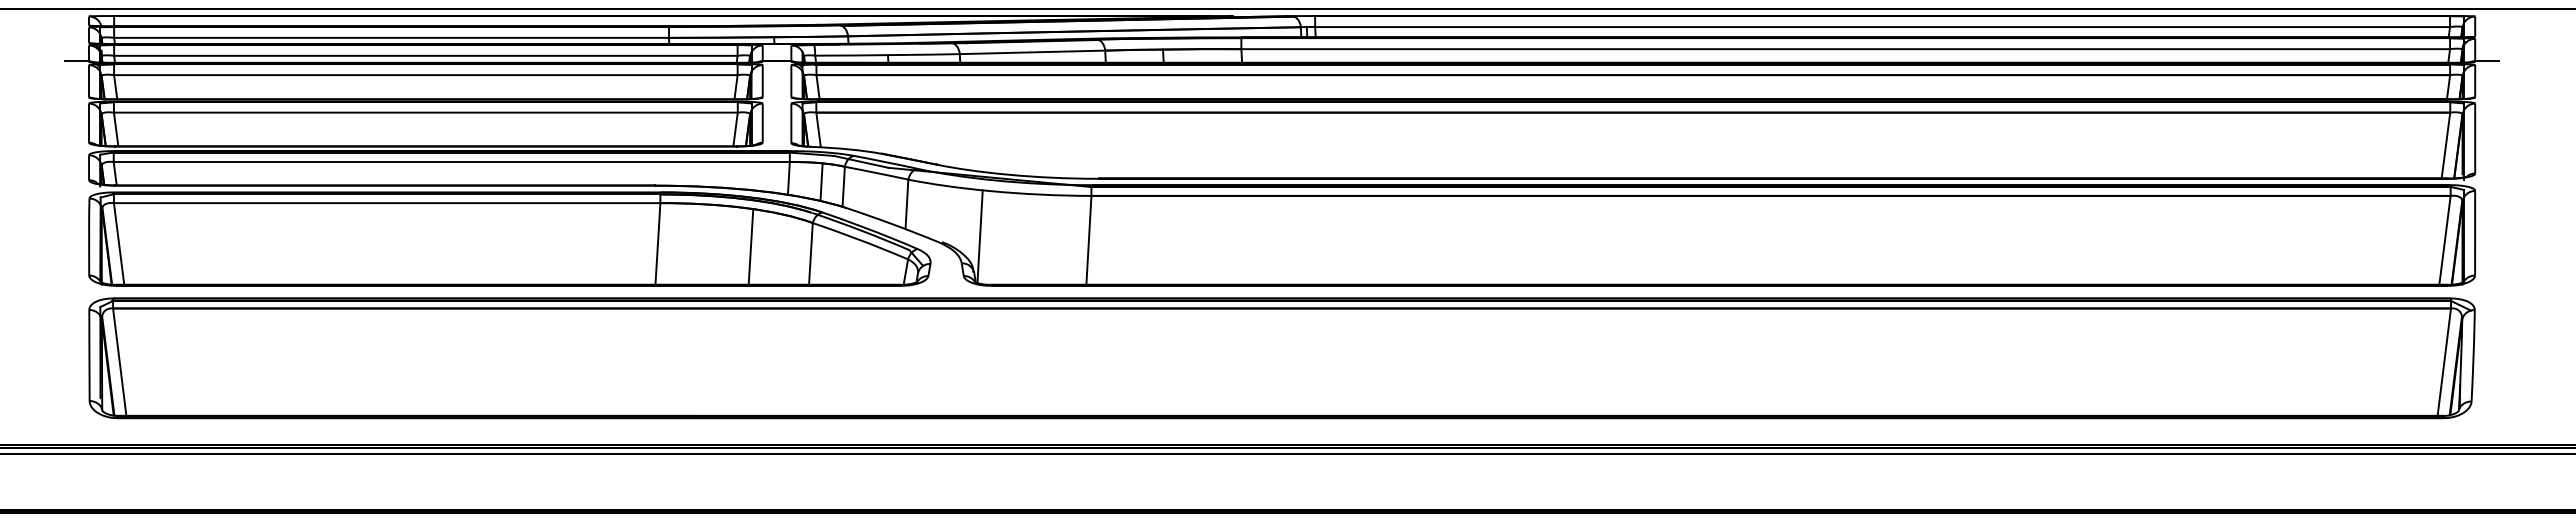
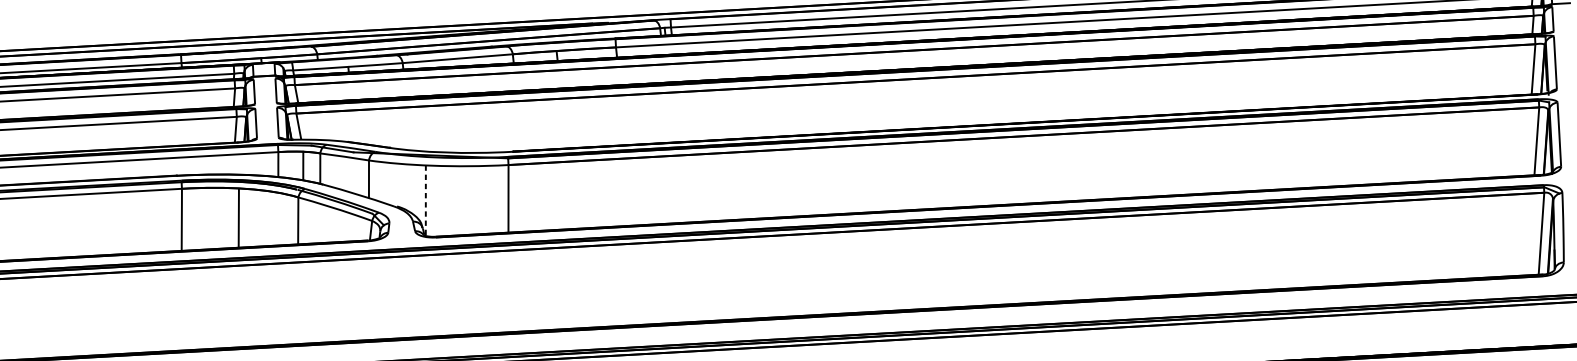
line: (980, 237) -> (426, 201), solid -> dashed
line: (750, 246) -> (238, 217), moved

